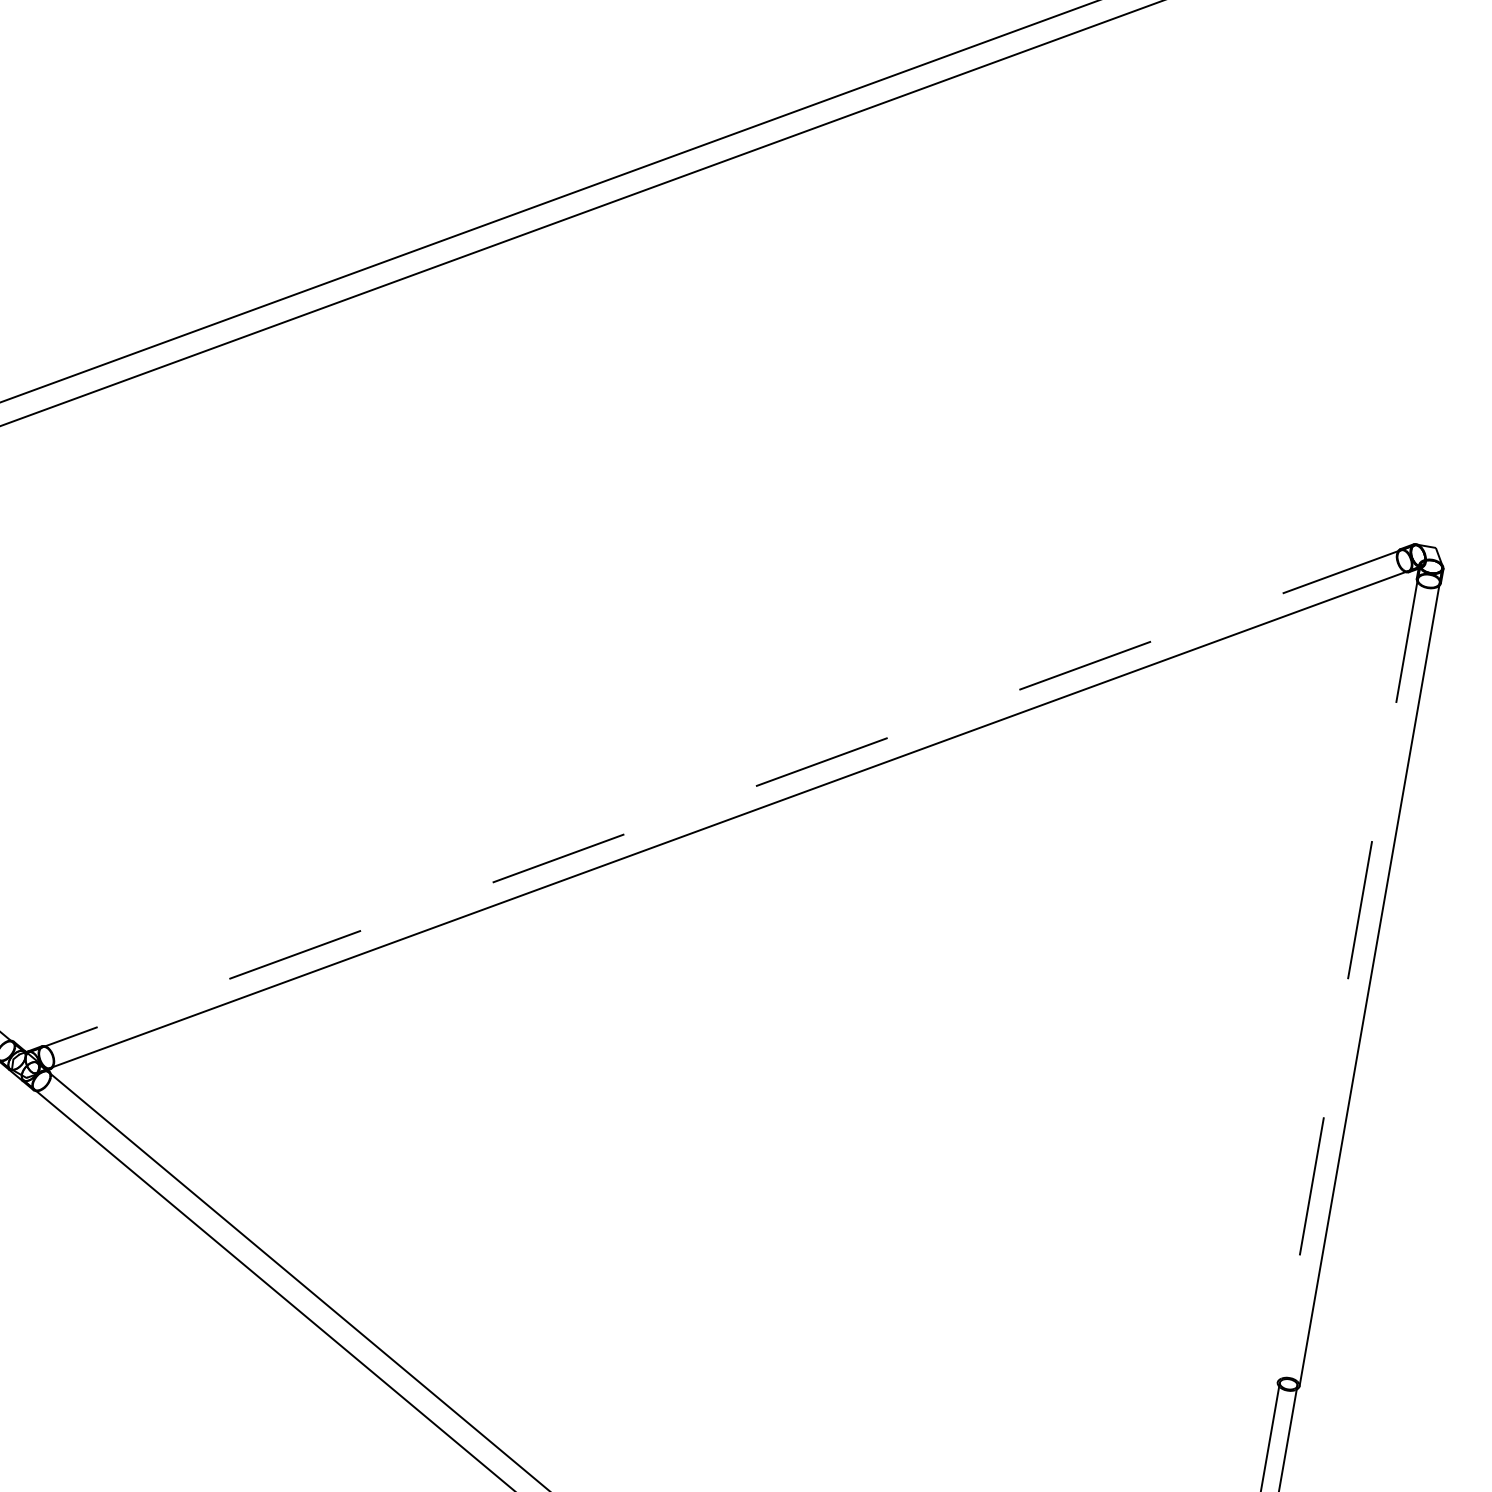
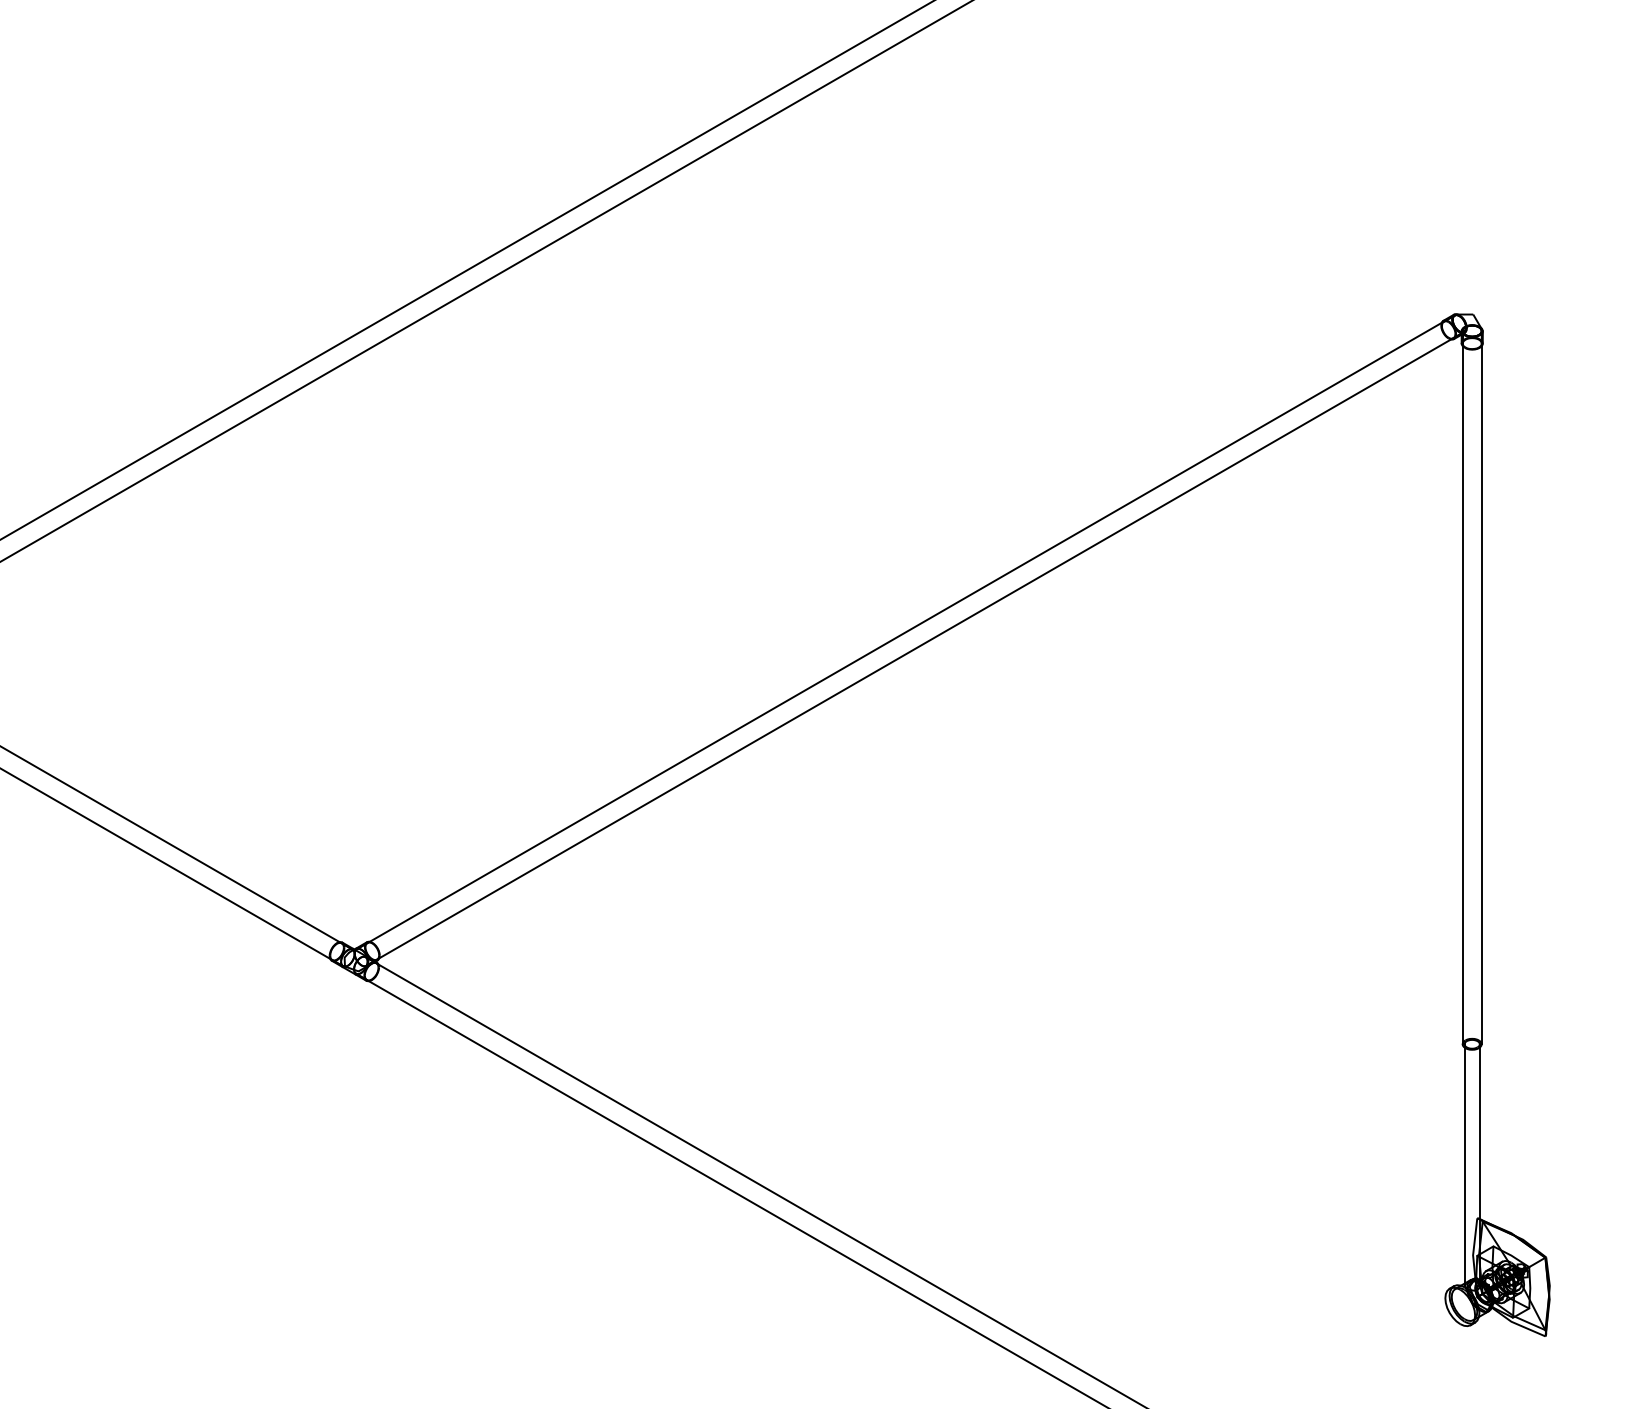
line: (721, 798) -> (905, 632), dashed -> solid
line: (1348, 973) -> (1462, 687), dashed -> solid

